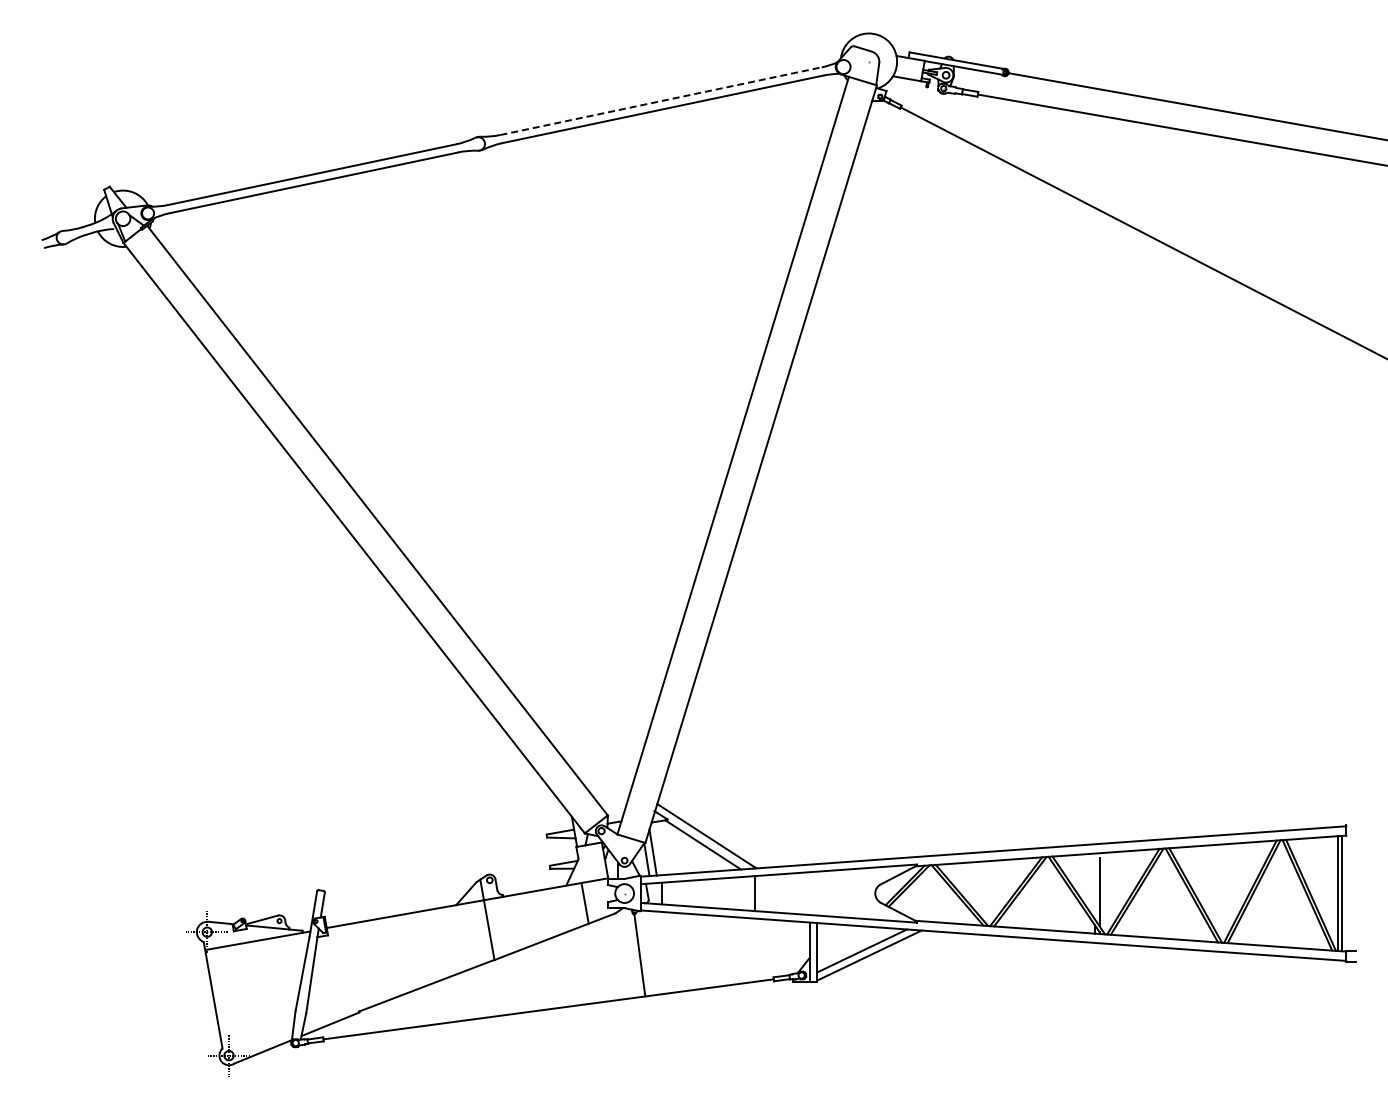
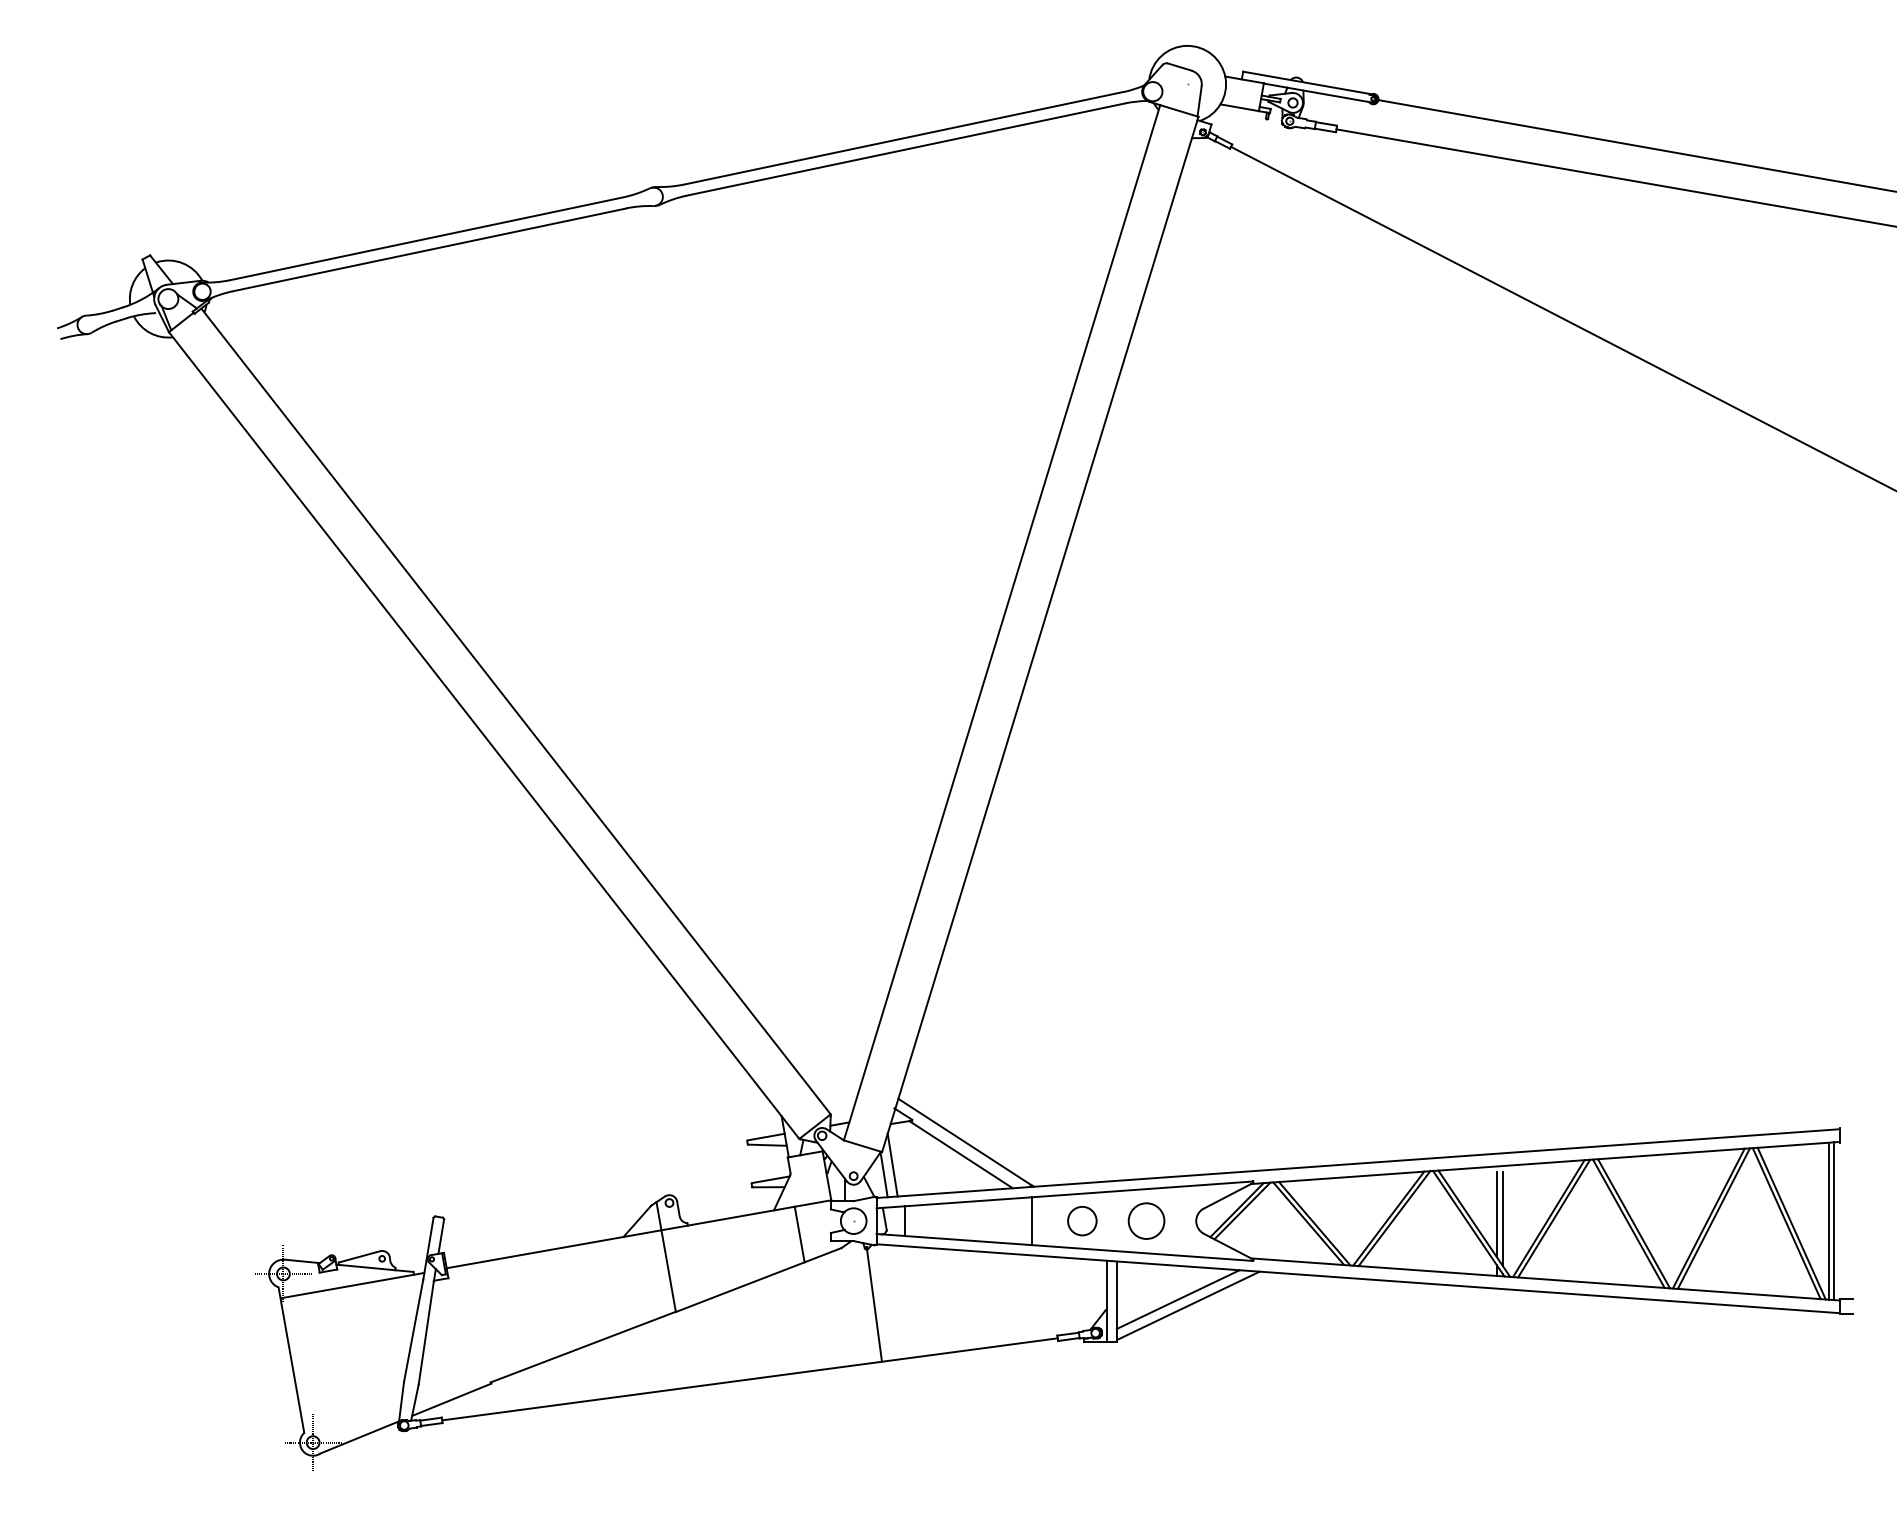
line: (661, 101) -> (904, 138), dashed -> solid
line: (1095, 888) -> (1497, 1214), added
circle: (791, 893) -> (1081, 1221), added
circle: (838, 893) -> (1145, 1221), added

